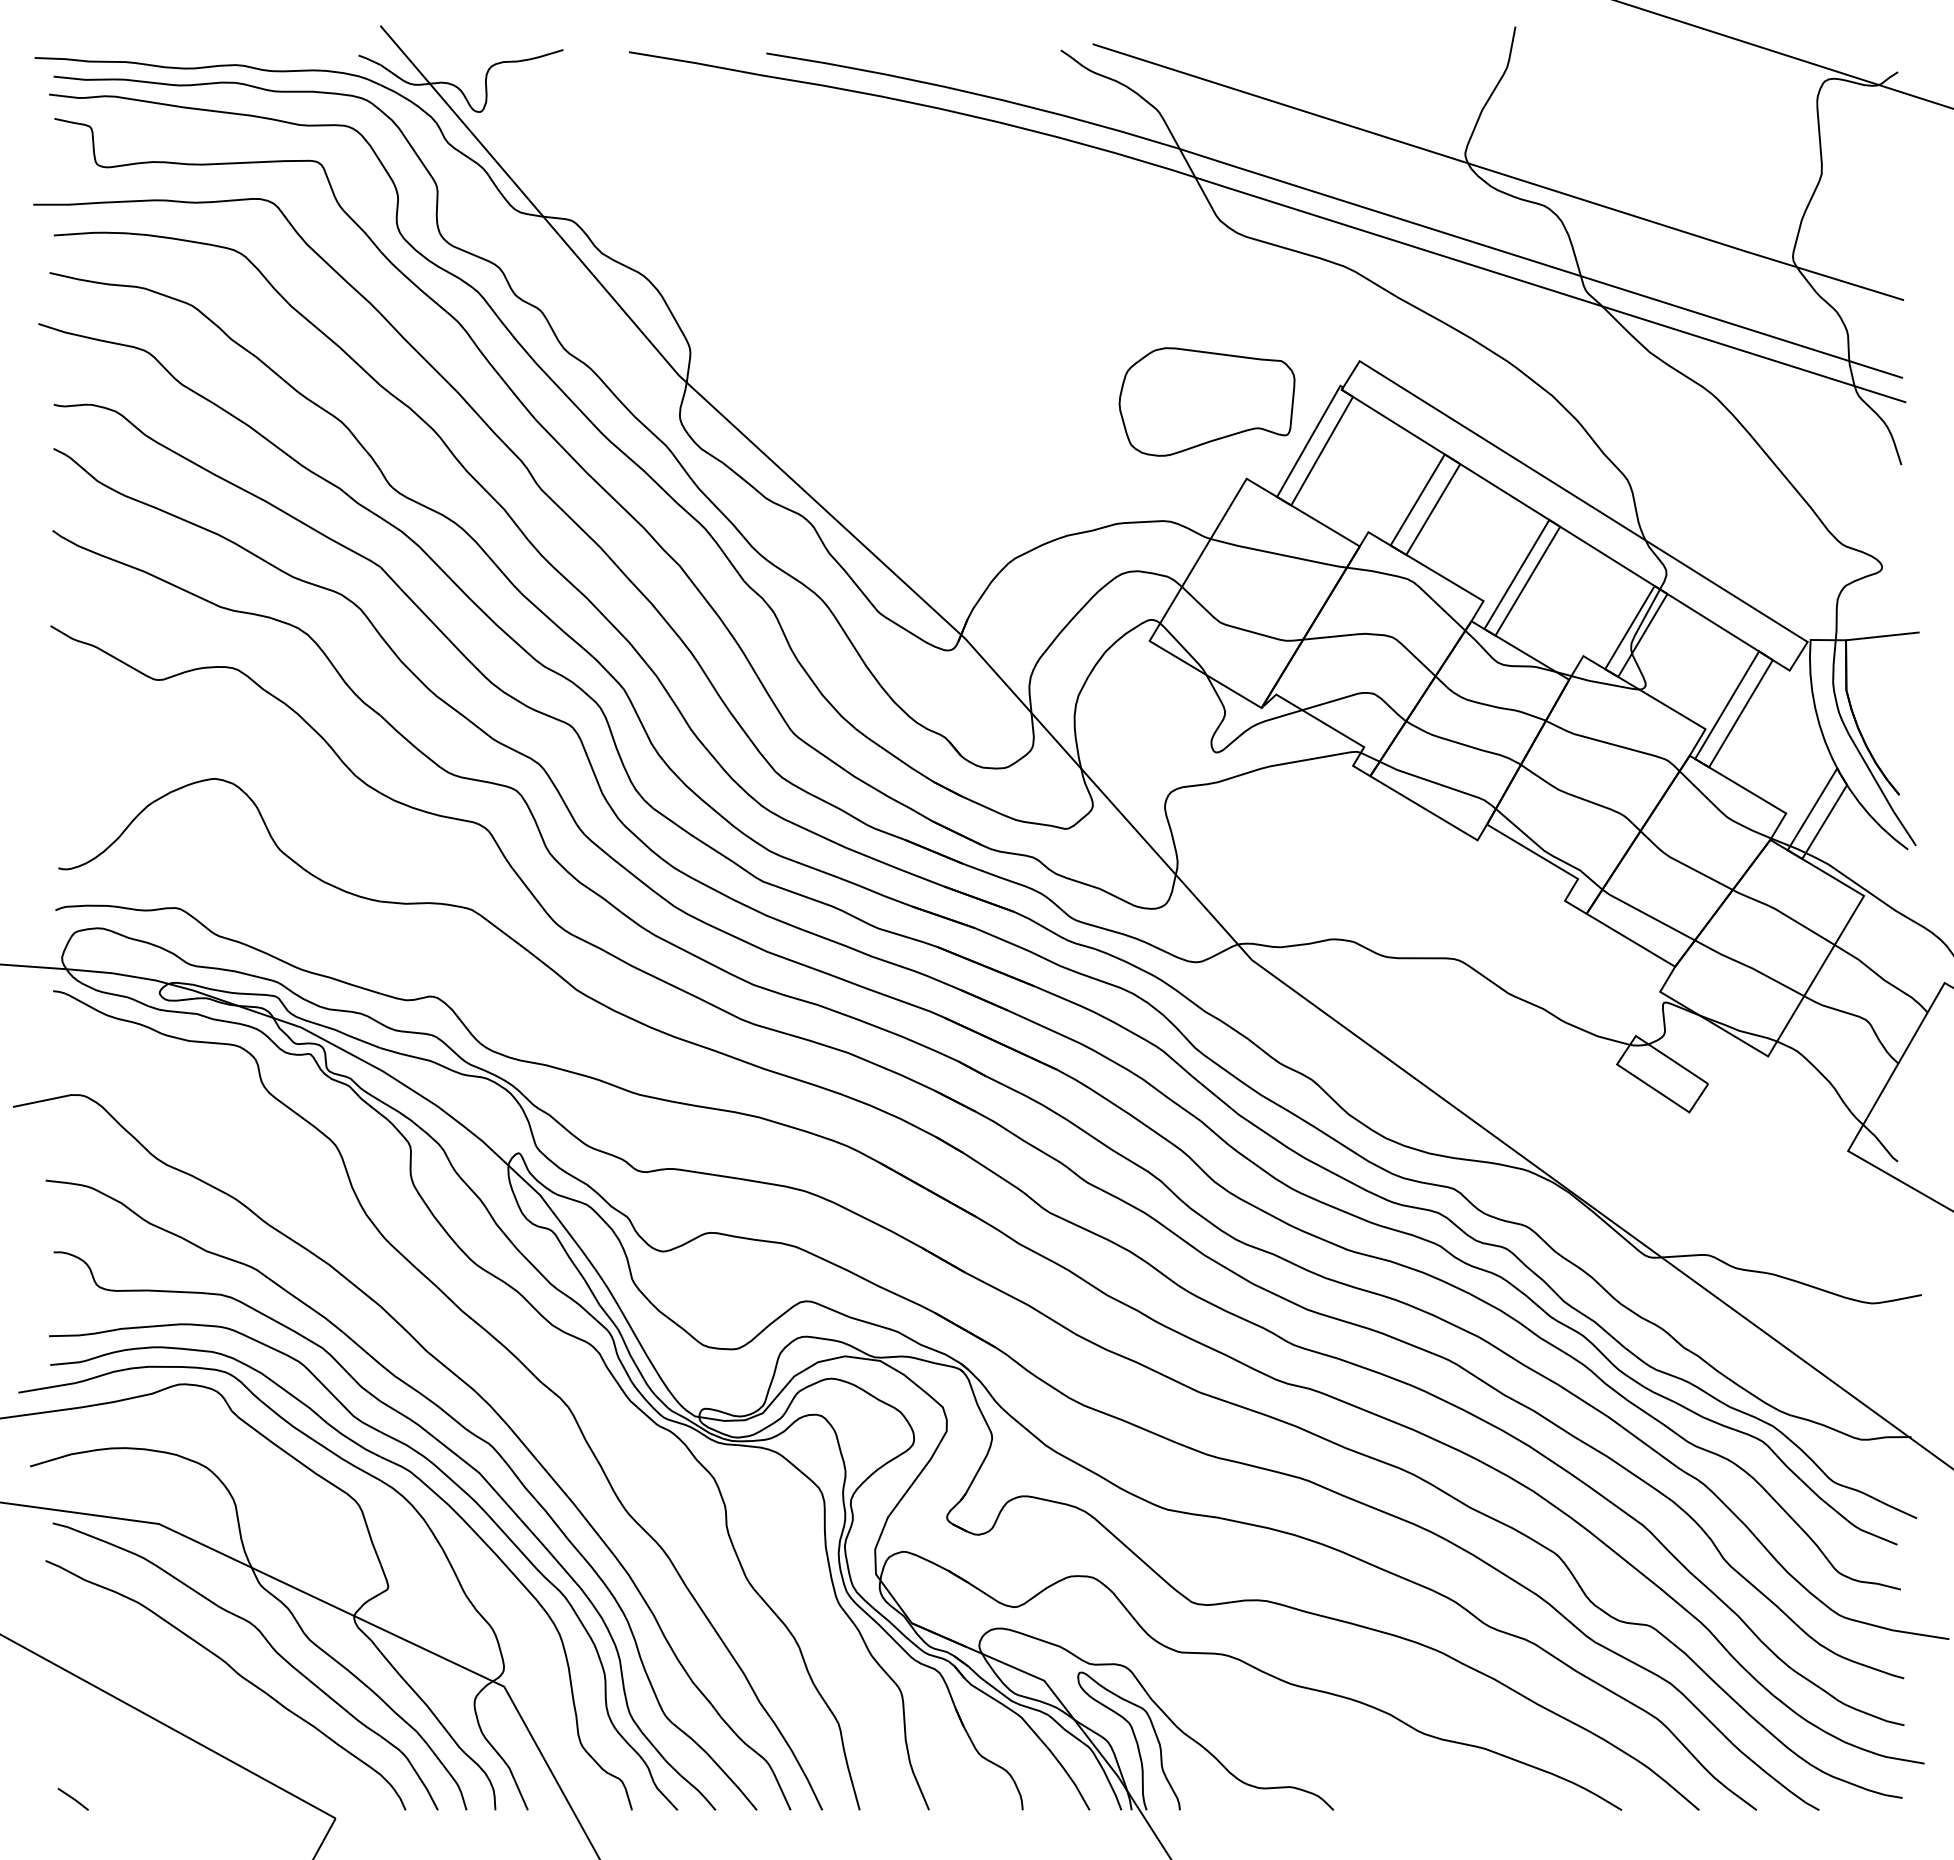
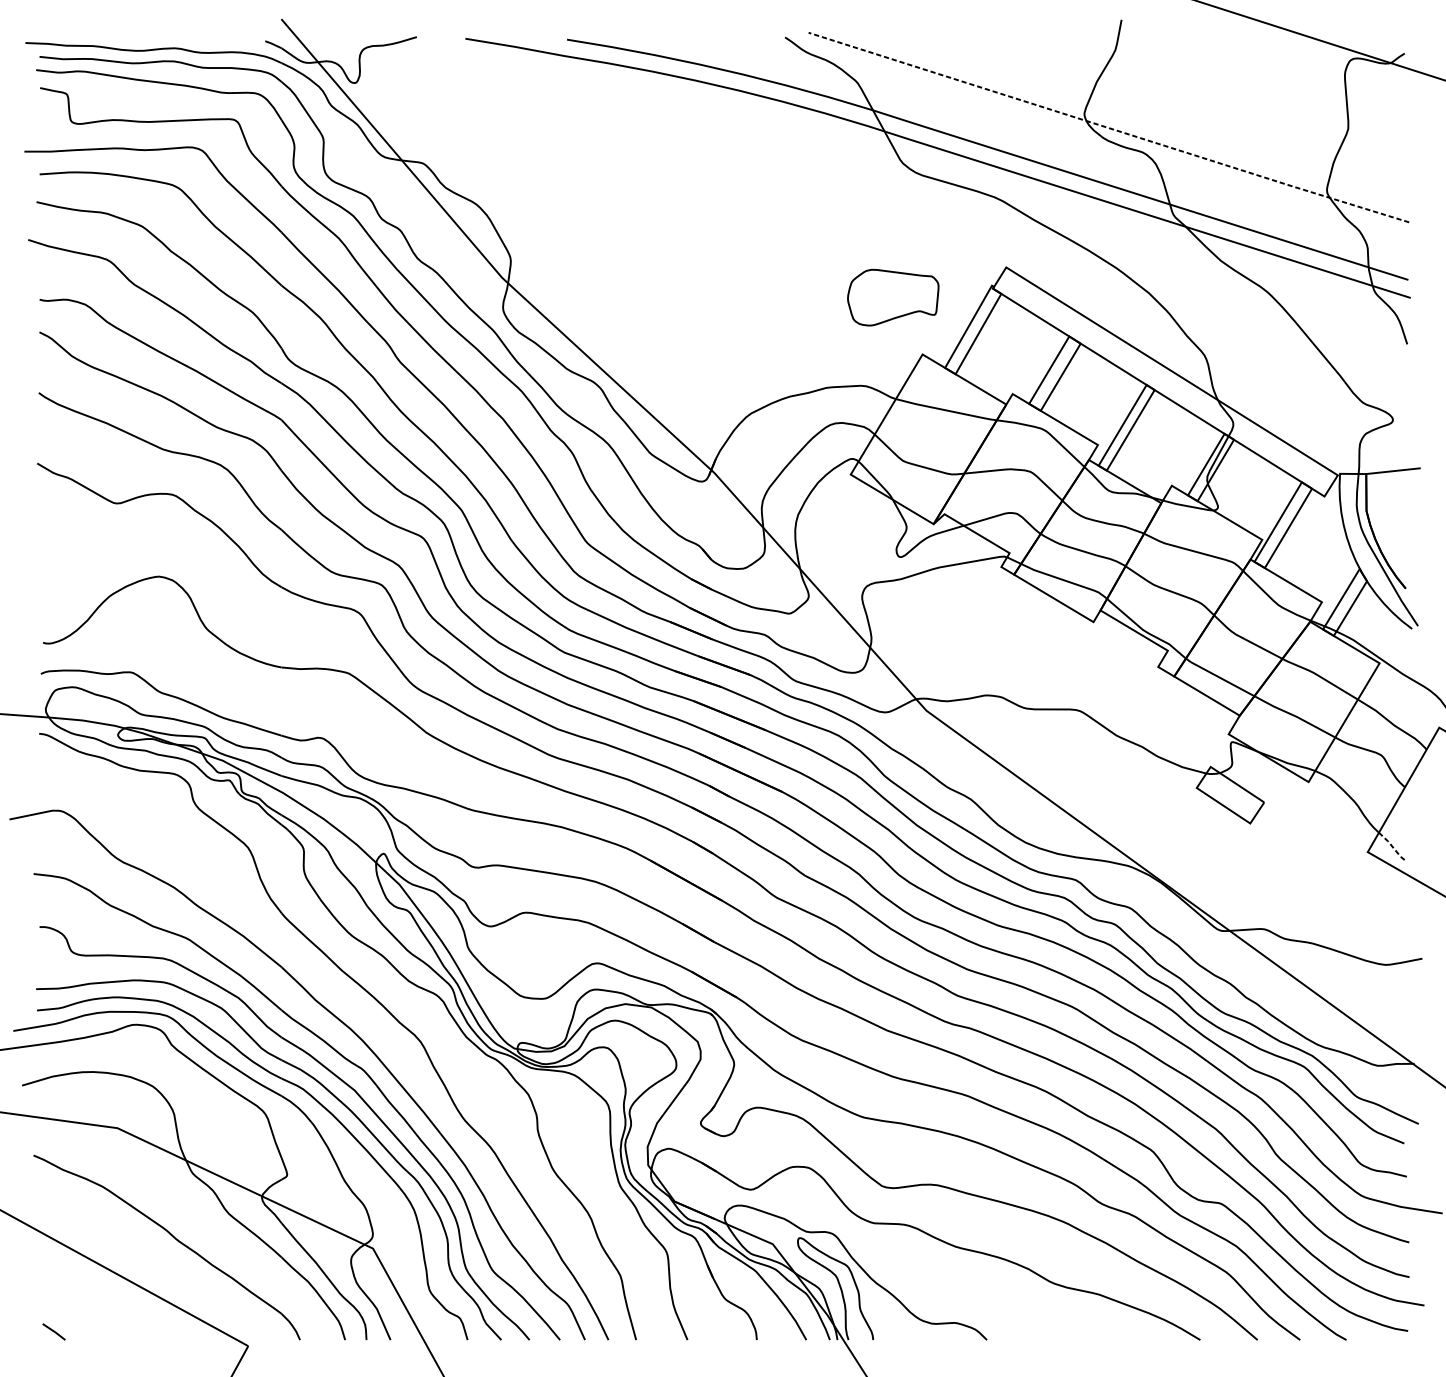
line: (1498, 173) -> (1109, 128), solid -> dashed
part: (1206, 401) -> (892, 297), size x0.7
line: (1880, 1143) -> (1391, 846), solid -> dashed
part: (268, 1644) -> (198, 1217), removed

